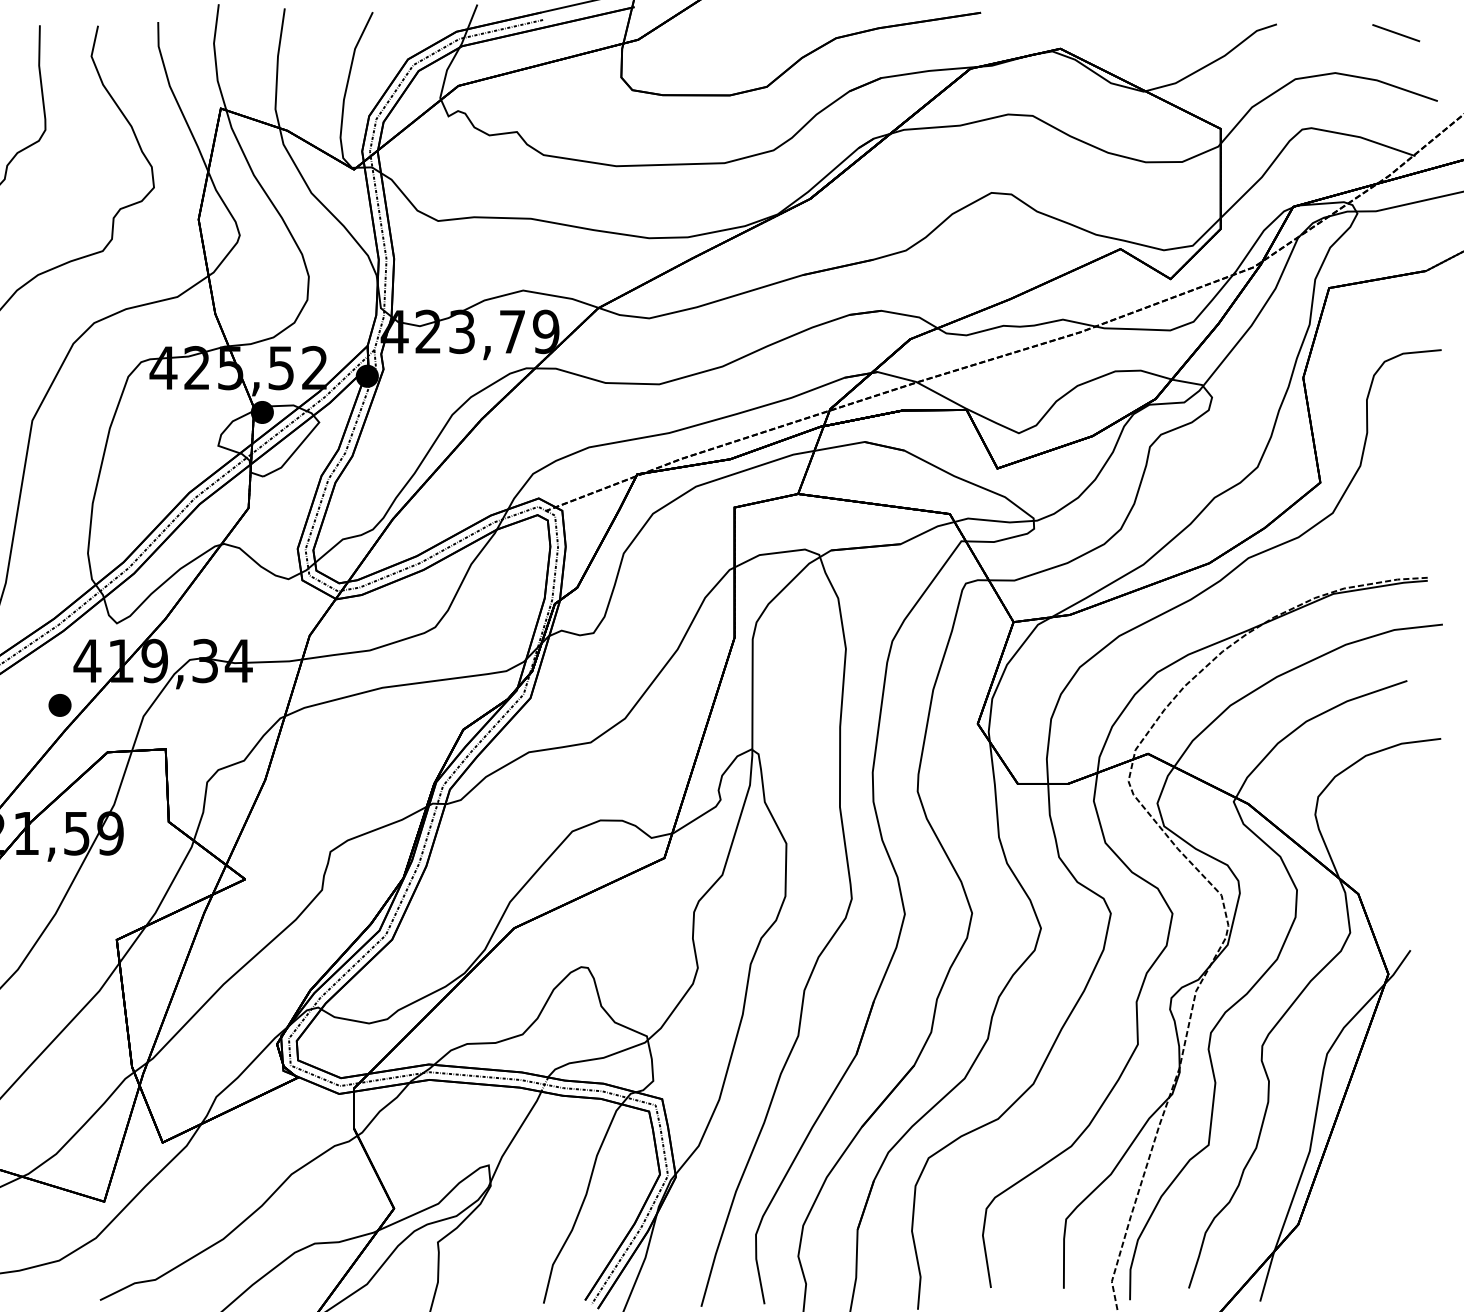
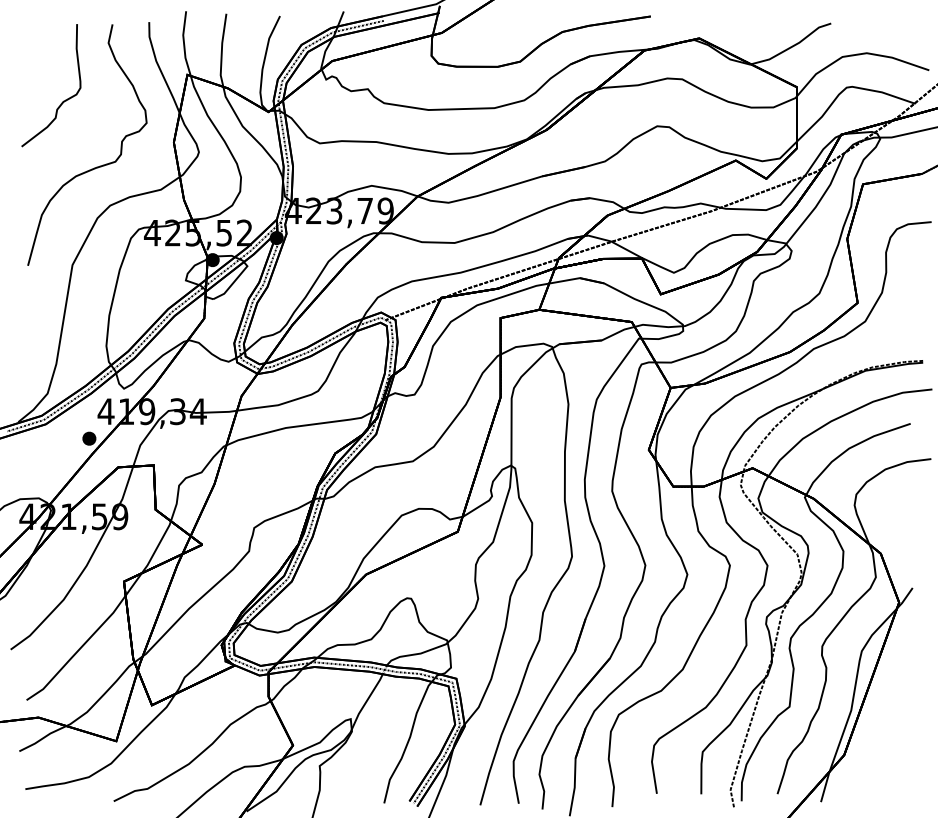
line: (1395, 32) -> (903, 28), removed

